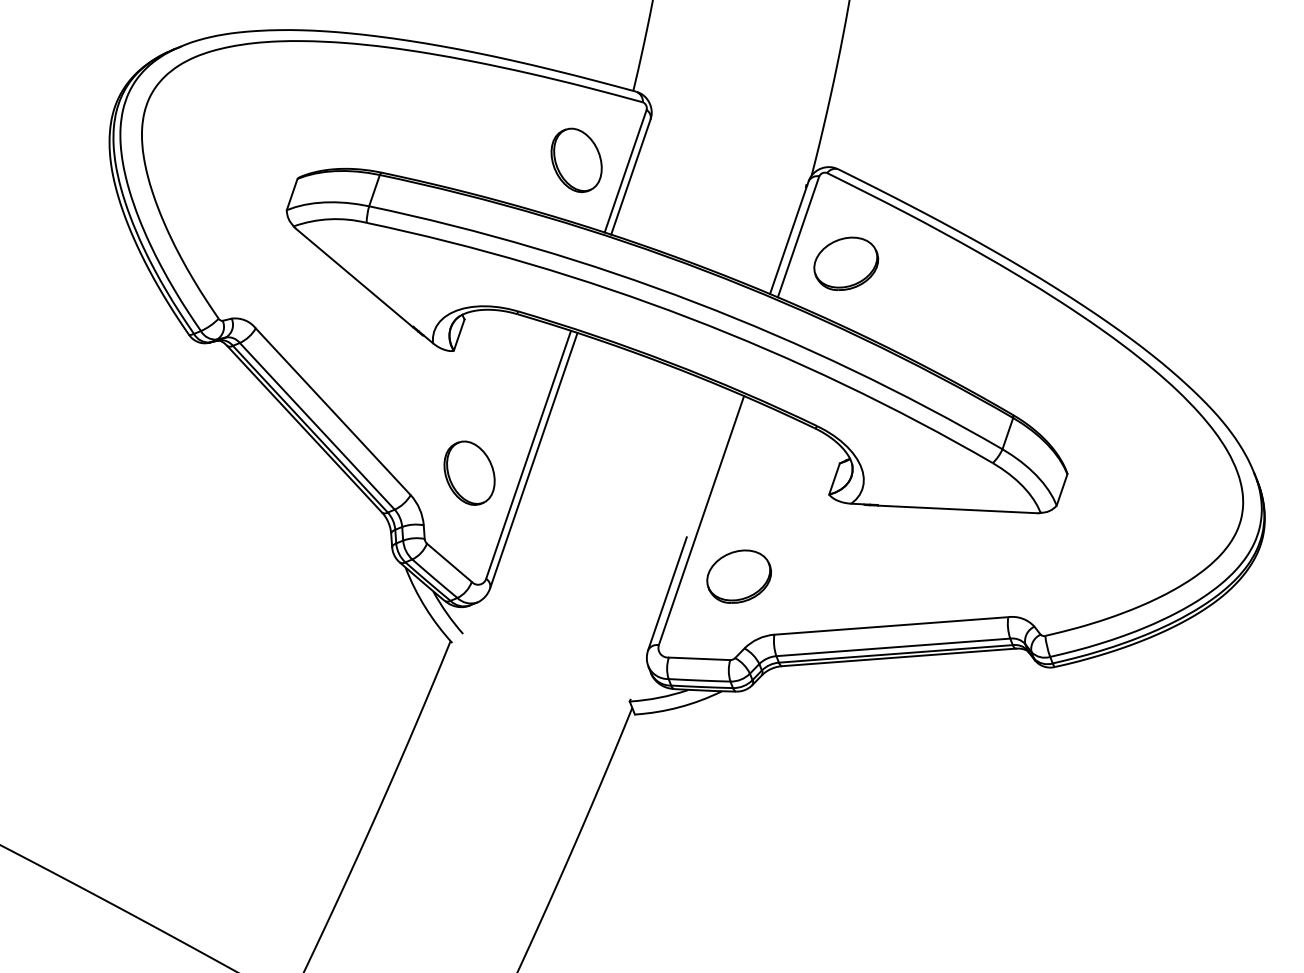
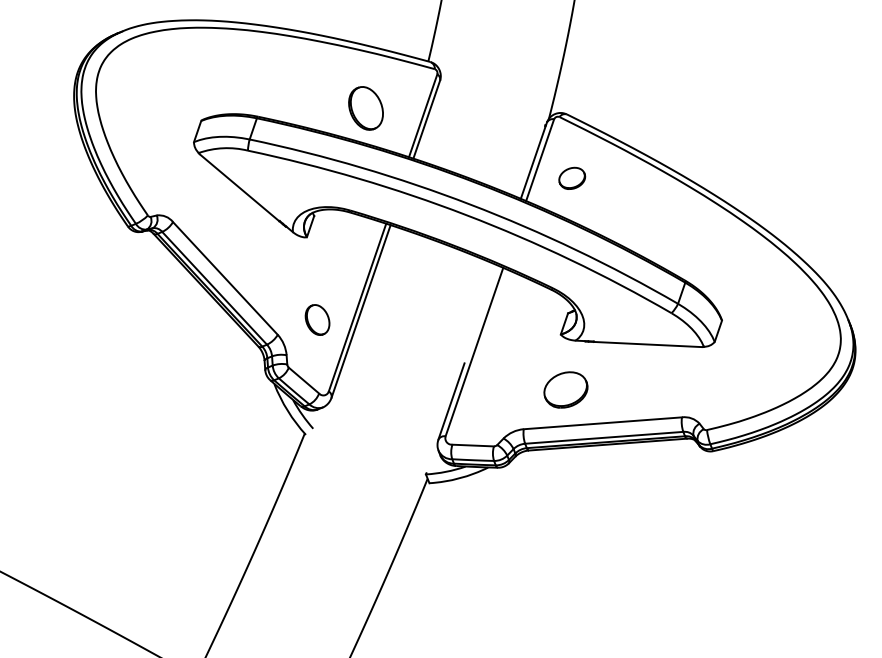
part: (575, 160) -> (365, 108), moved
part: (844, 263) -> (571, 178), size x0.6
part: (469, 472) -> (317, 319), size x0.7
part: (738, 575) -> (565, 389), moved

